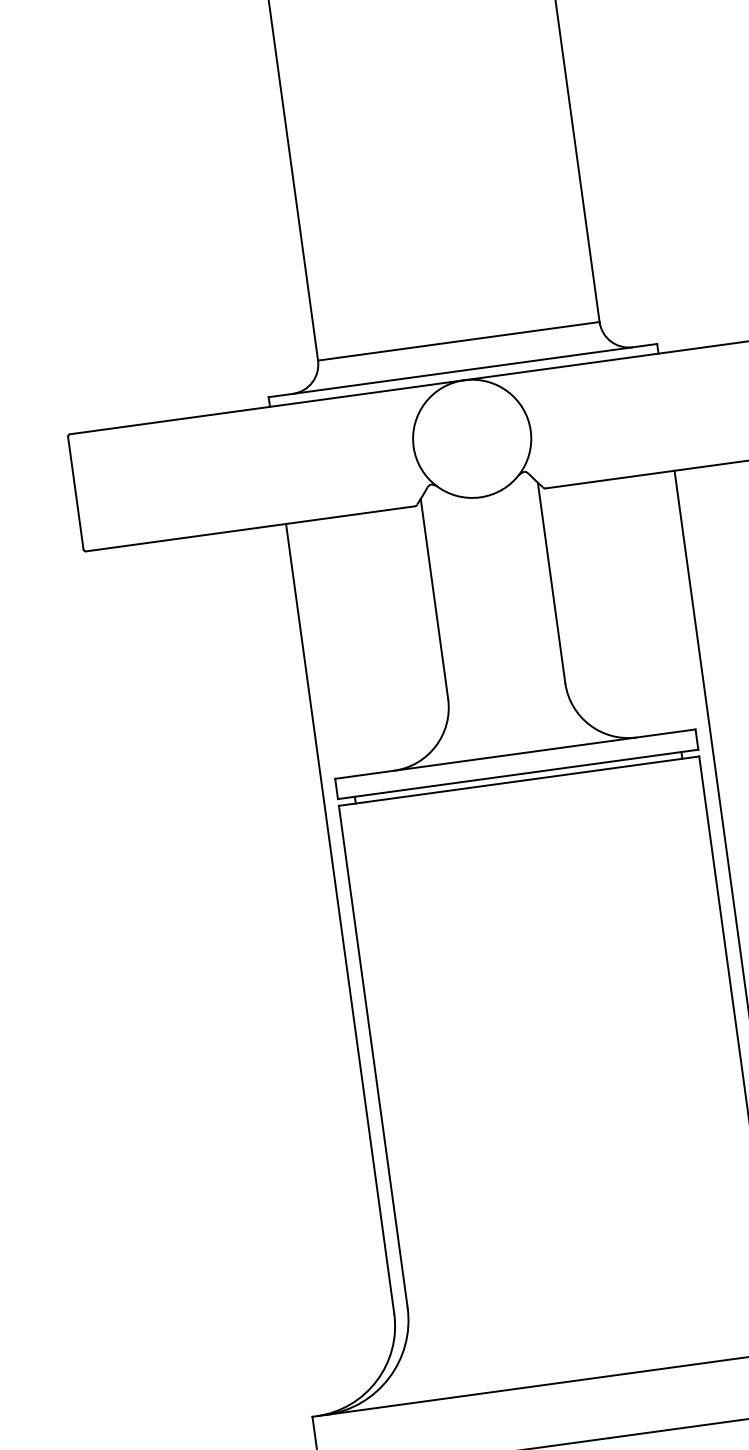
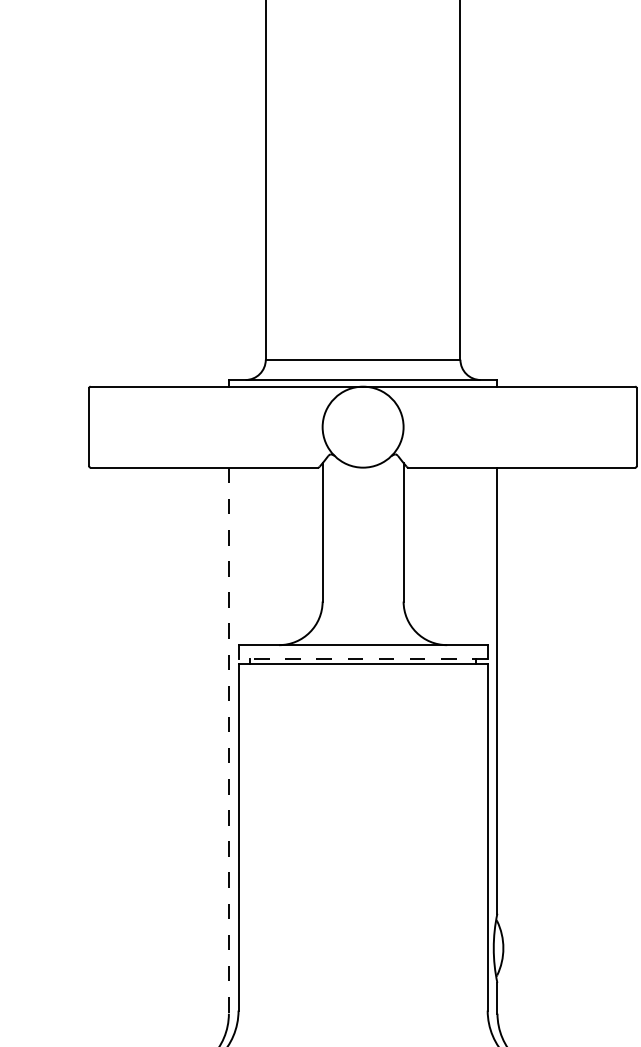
line: (518, 774) -> (363, 659), solid -> dashed
line: (339, 920) -> (228, 741), solid -> dashed

